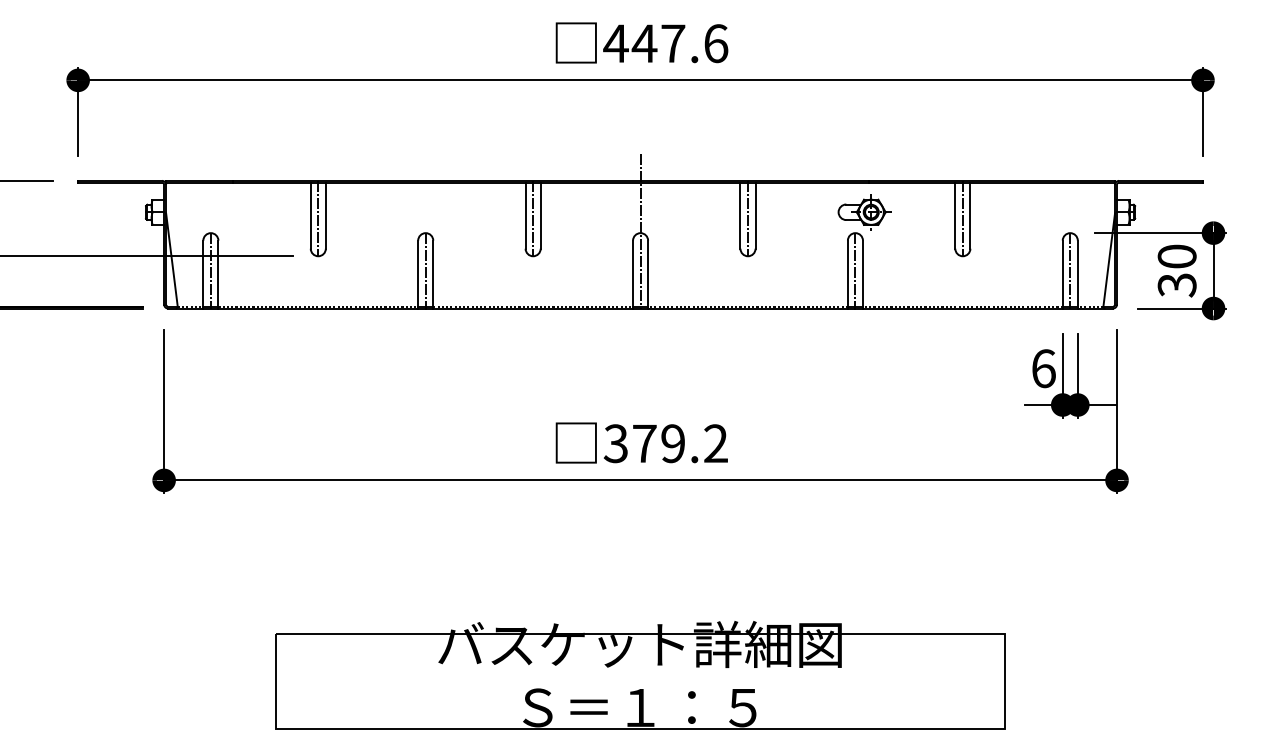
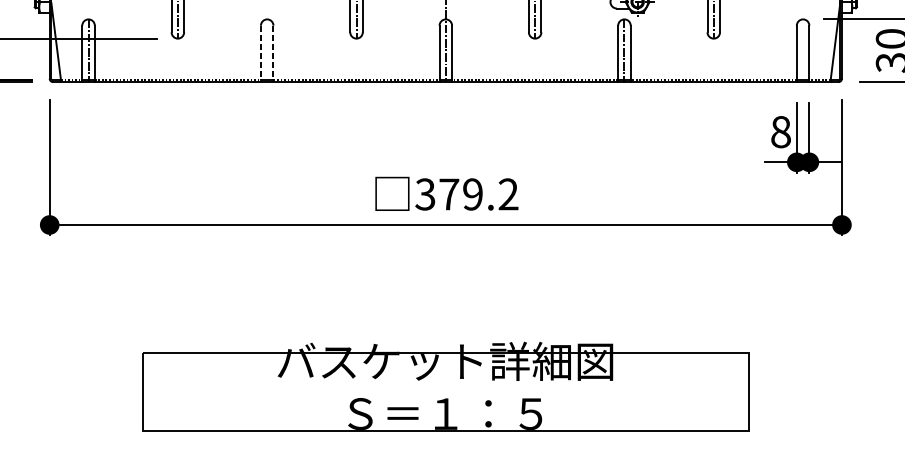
line: (1070, 270) -> (803, 50), removed
line: (425, 271) -> (267, 51), removed
line: (418, 274) -> (261, 53), solid -> dashed
line: (433, 274) -> (273, 53), solid -> dashed
text: (1043, 368) -> (780, 131), 6 -> 8

